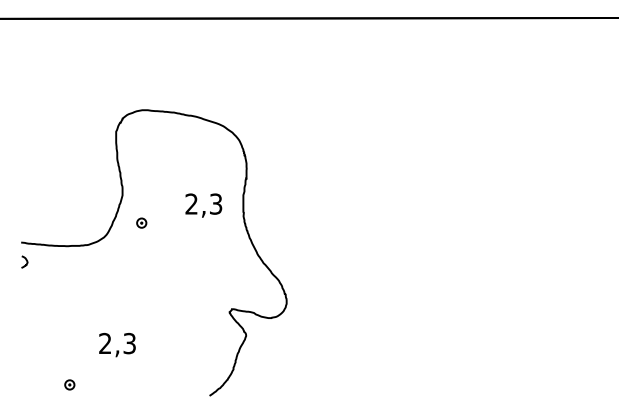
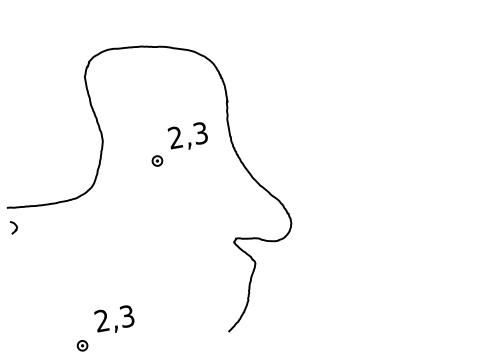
part: (141, 222) -> (157, 160), moved
text: (117, 345) -> (114, 320), moved

